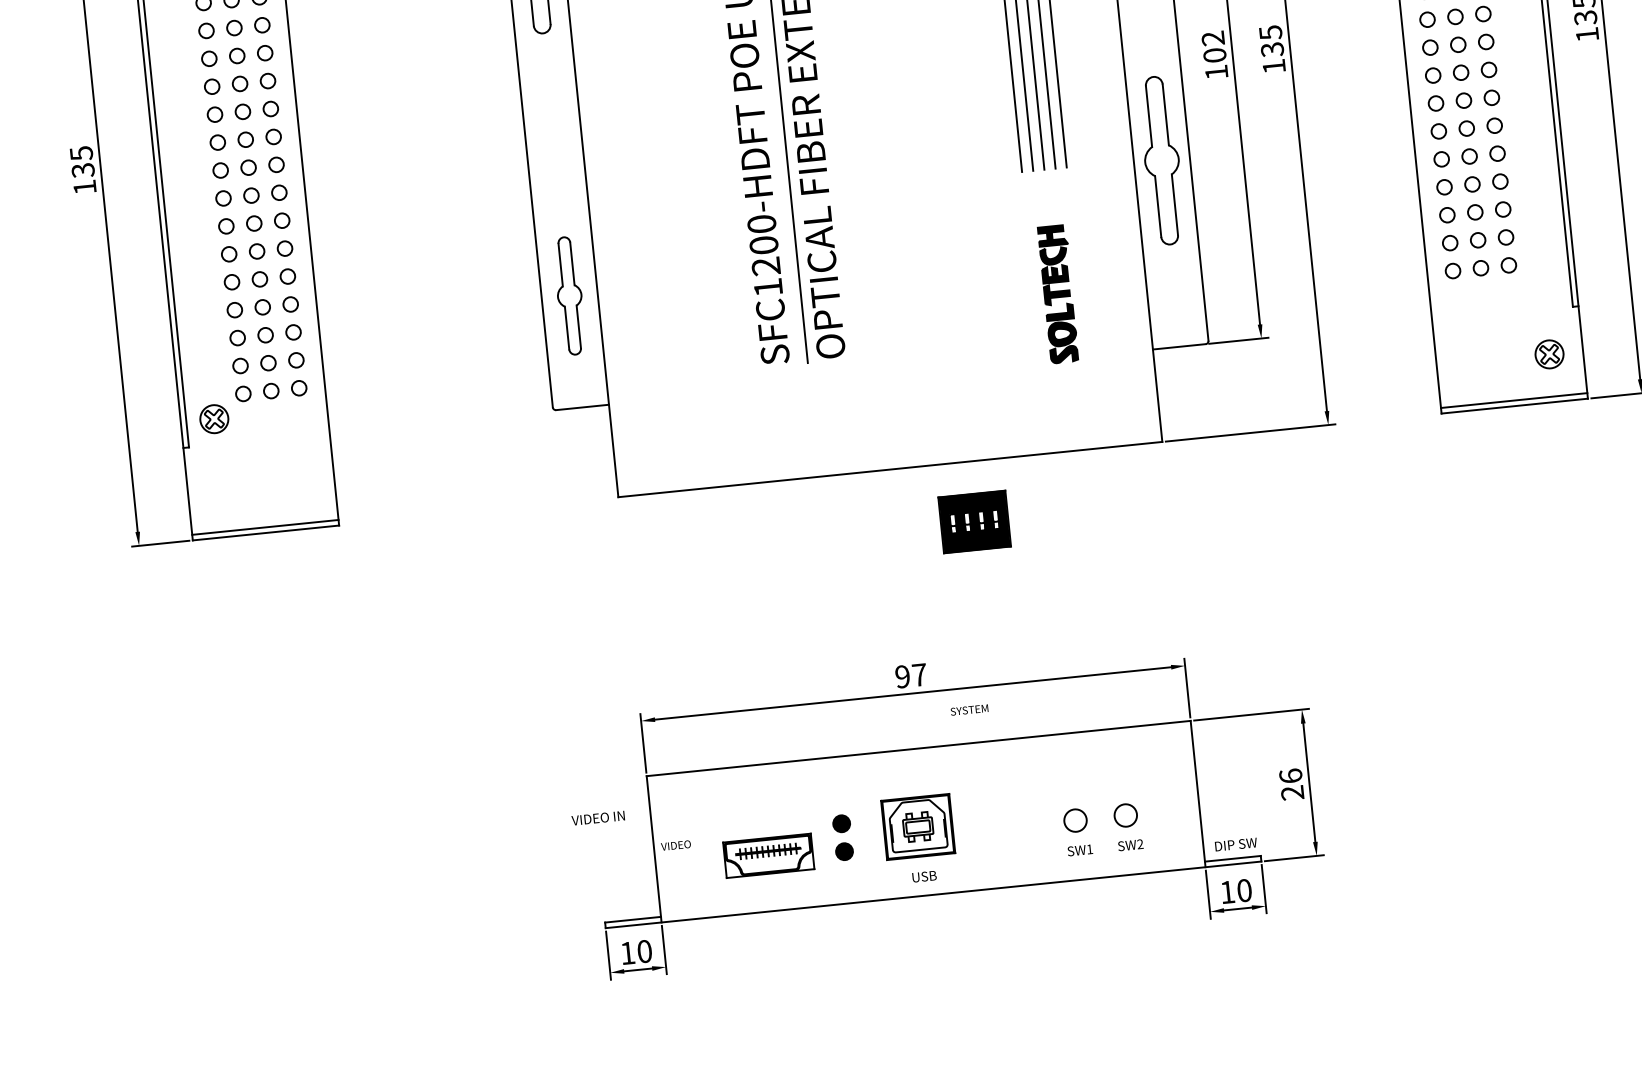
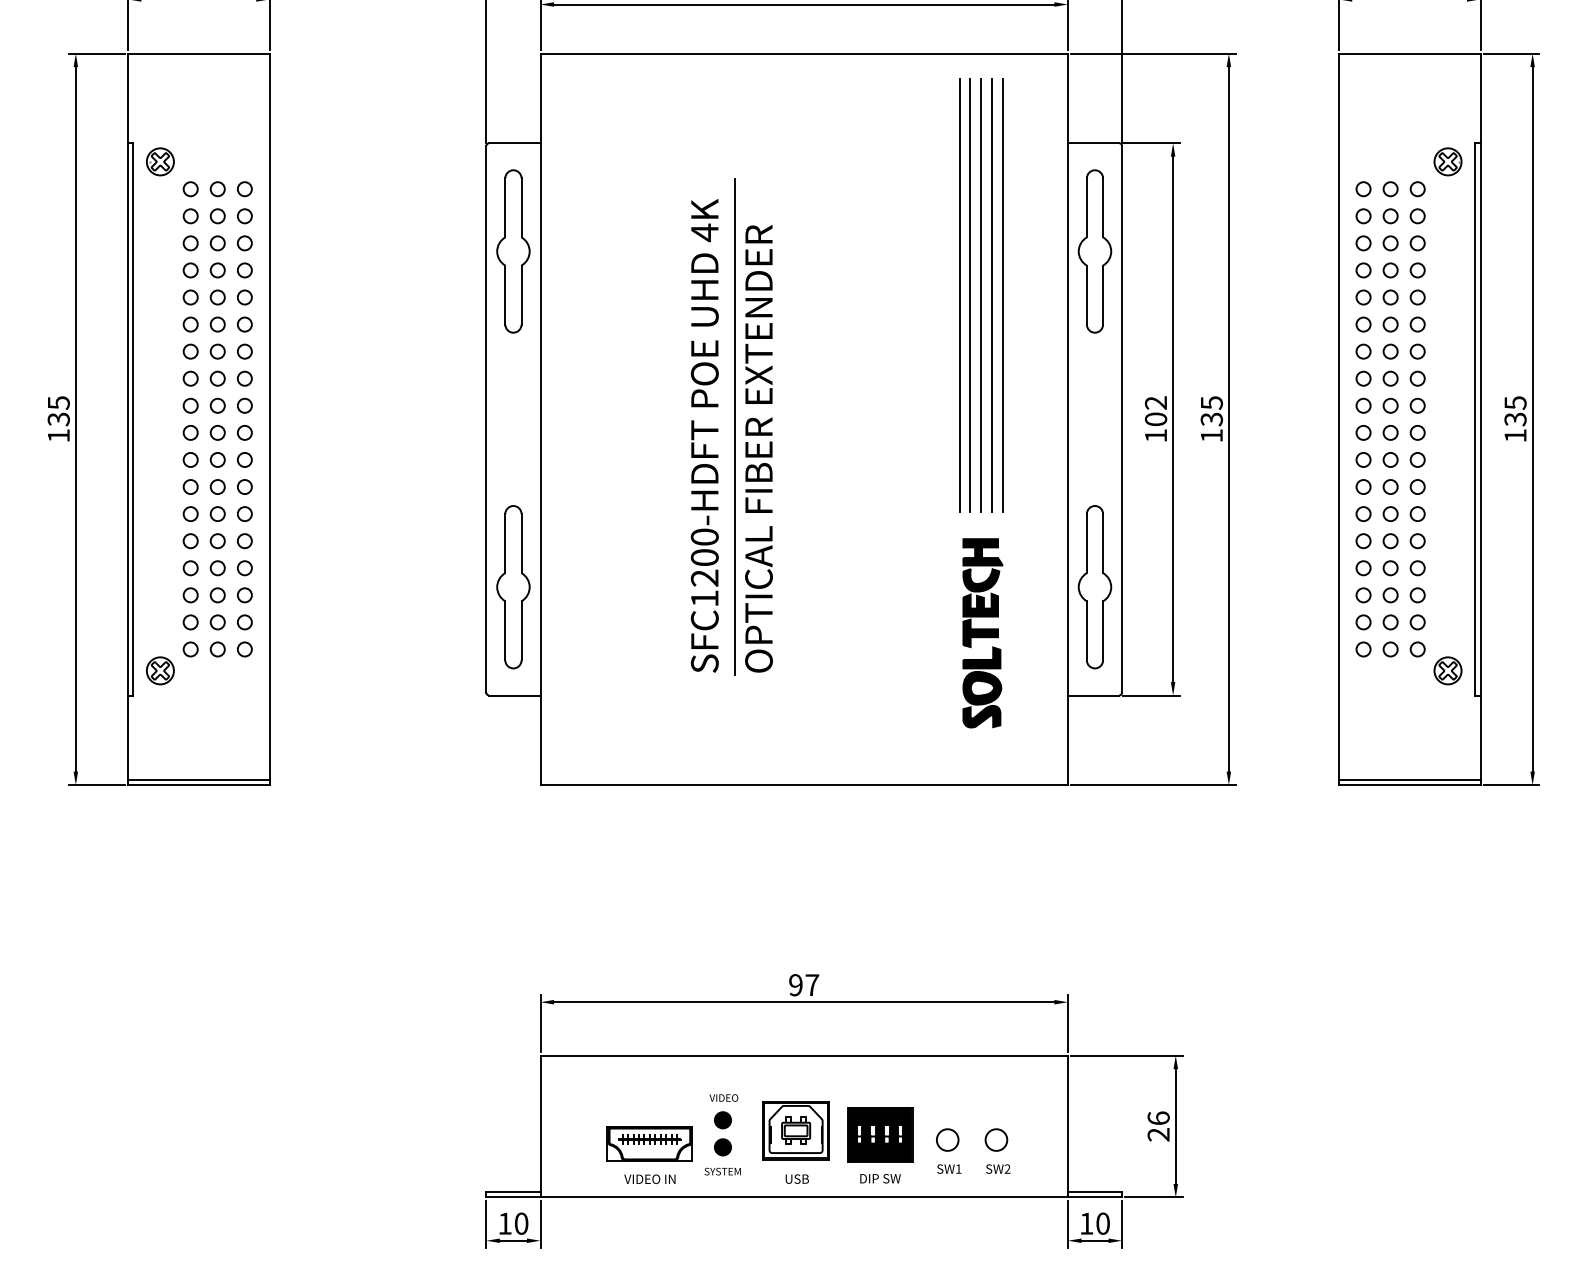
part: (1161, 161) -> (1094, 587), moved
part: (1058, 294) -> (982, 633), size x1.43
part: (569, 296) -> (513, 587), size x1.43
part: (1548, 354) -> (1447, 670), moved
part: (975, 521) -> (880, 1134), moved
text: (969, 709) -> (722, 1171), moved
text: (597, 818) -> (649, 1179), moved
text: (1236, 844) -> (880, 1178), moved
text: (675, 845) -> (723, 1097), moved

